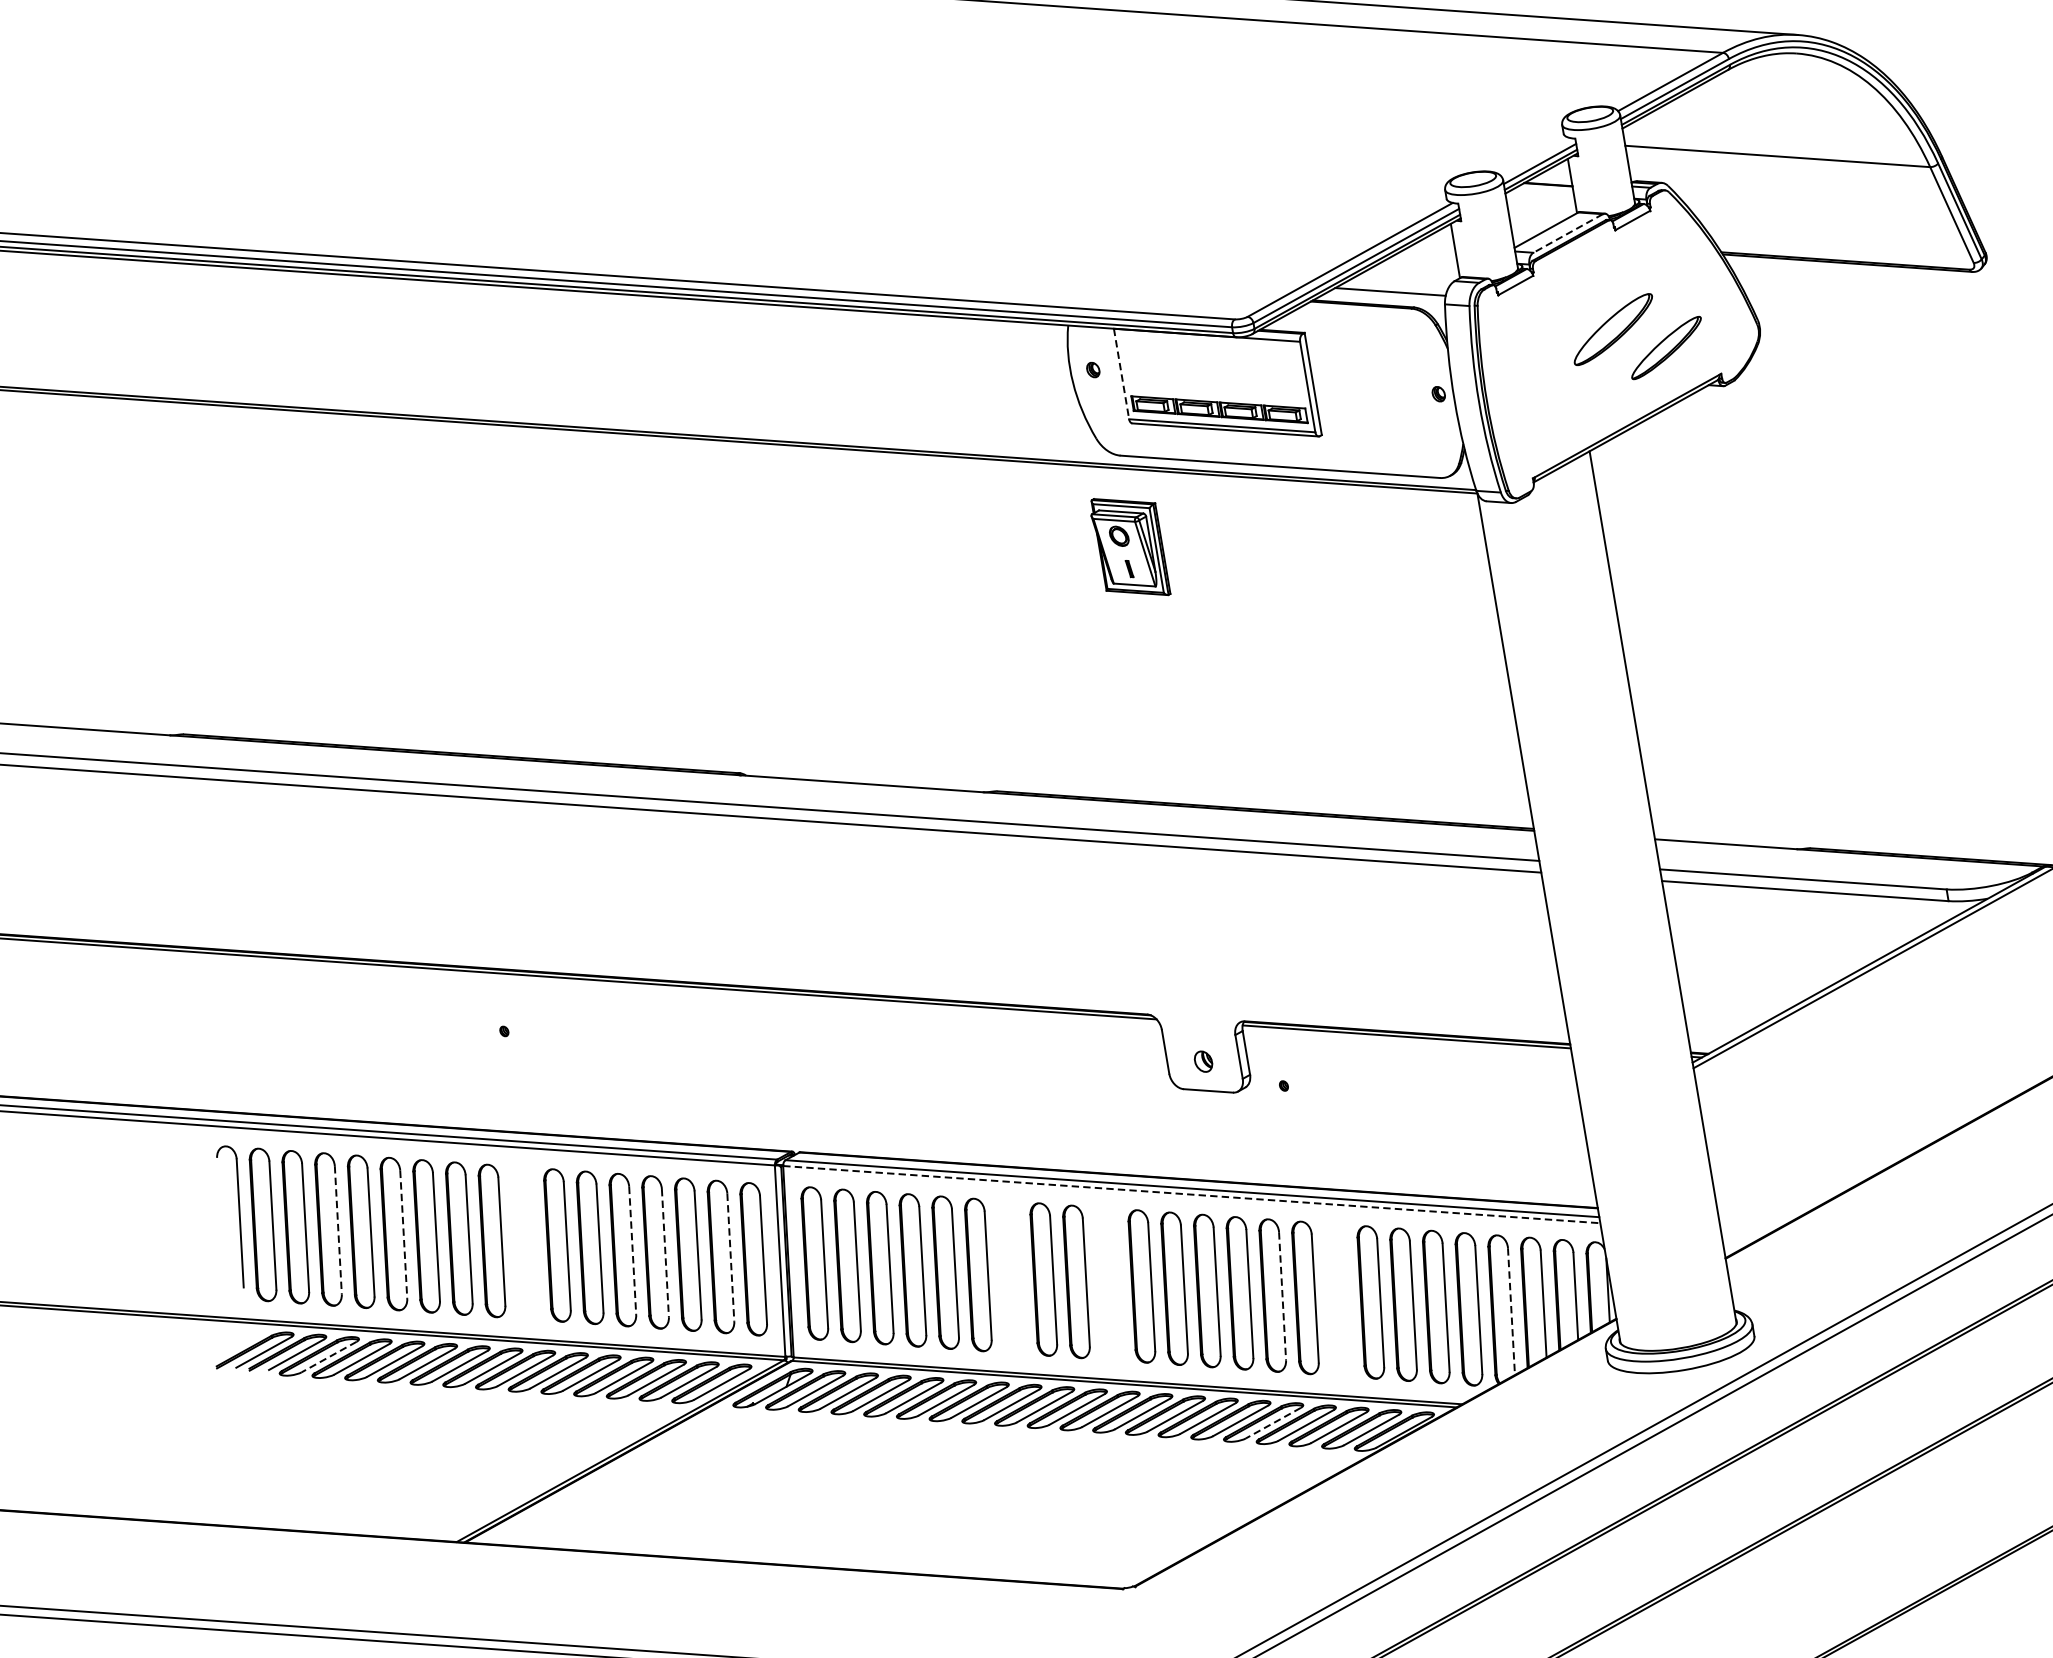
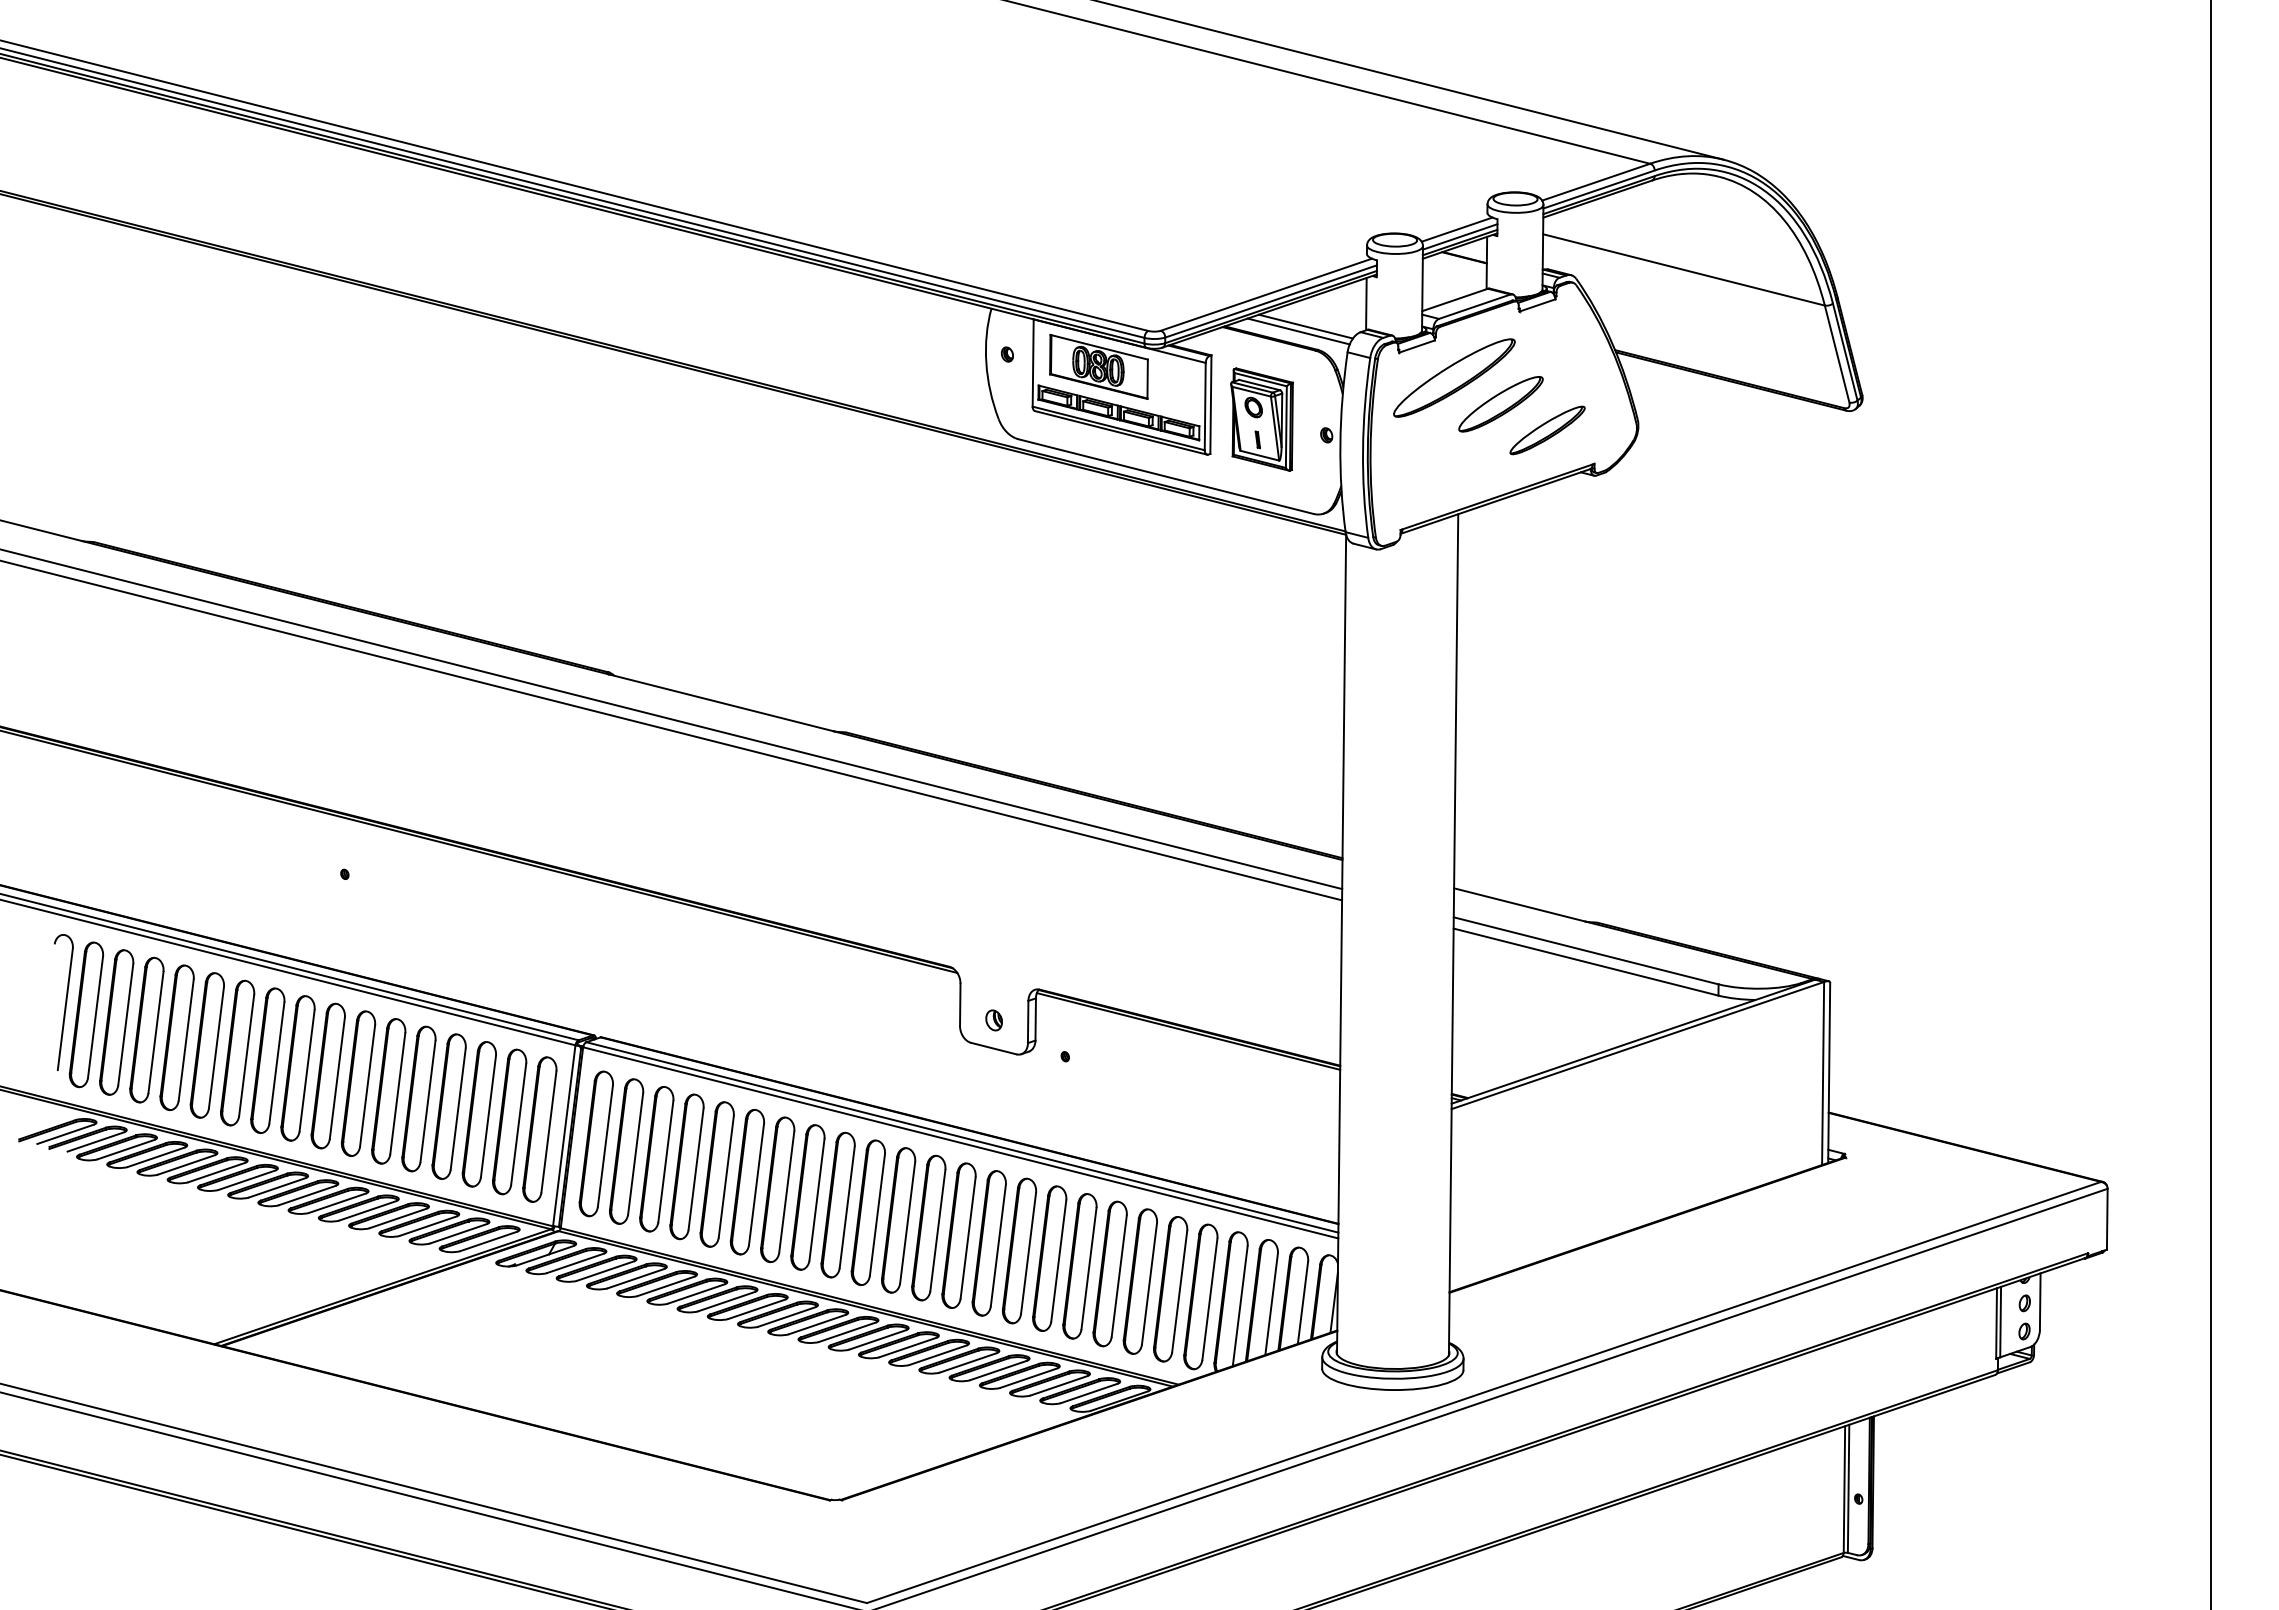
line: (1534, 156) -> (1456, 229), added
line: (1567, 233) -> (1474, 306), dashed -> solid
line: (1396, 285) -> (1305, 326), added
part: (1560, 310) -> (1454, 377), added
part: (1189, 365) -> (1098, 366), added
line: (1121, 374) -> (1033, 363), dashed -> solid
part: (1129, 547) -> (1261, 419), moved
line: (1192, 1194) -> (961, 1142), dashed -> solid
line: (337, 1230) -> (155, 1032), dashed -> solid
line: (403, 1235) -> (216, 1048), dashed -> solid
part: (523, 1242) -> (327, 1075), added
line: (632, 1251) -> (427, 1101), dashed -> solid
line: (665, 1253) -> (458, 1109), dashed -> solid
line: (730, 1257) -> (518, 1124), dashed -> solid
part: (1010, 1277) -> (777, 1189), added
part: (1108, 1284) -> (867, 1212), added
line: (1282, 1296) -> (1028, 1253), dashed -> solid
part: (1337, 1300) -> (1079, 1266), added
line: (1511, 1311) -> (1240, 1306), dashed -> solid
line: (329, 1356) -> (126, 1149), dashed -> solid
line: (1273, 1423) -> (998, 1370), dashed -> solid

